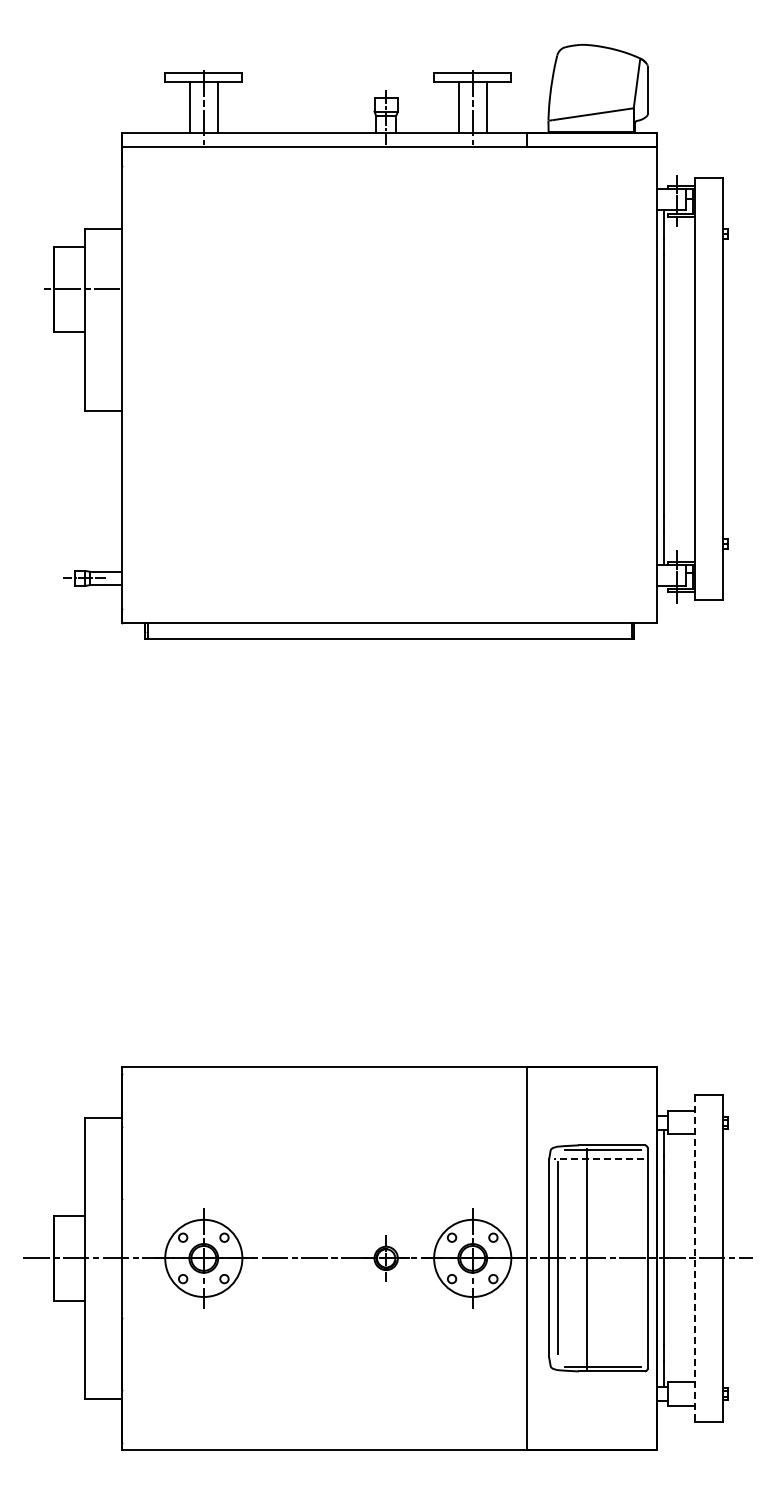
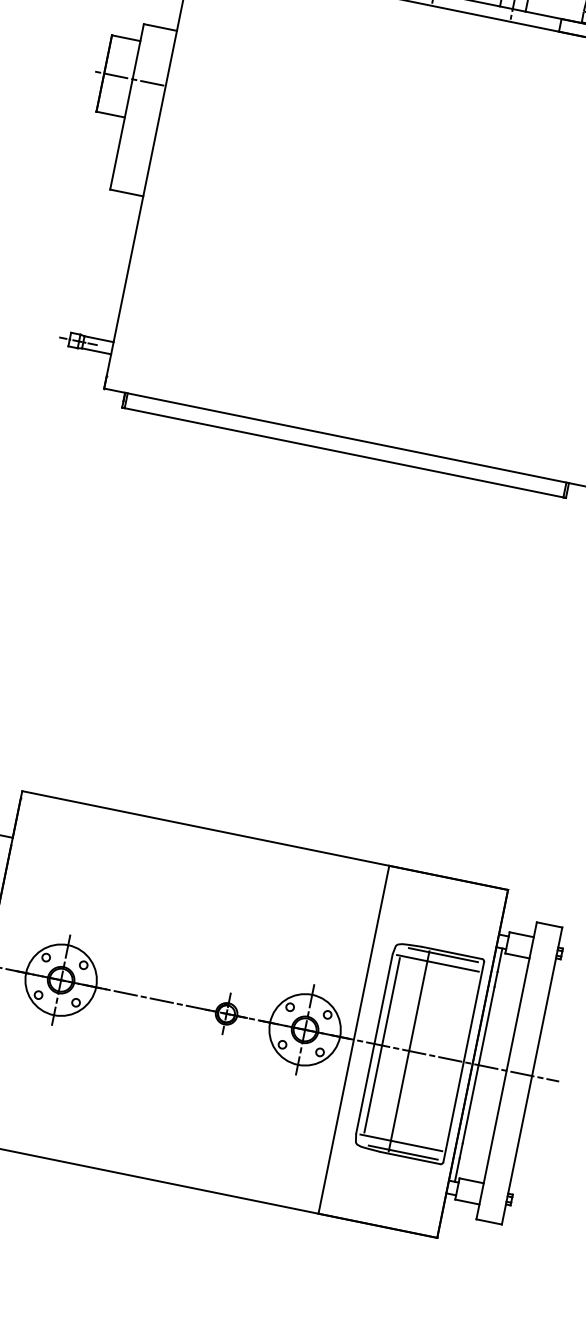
line: (598, 1159) -> (437, 963), dashed -> solid
line: (694, 1258) -> (506, 1070), dashed -> solid
line: (598, 1357) -> (400, 1142), added

